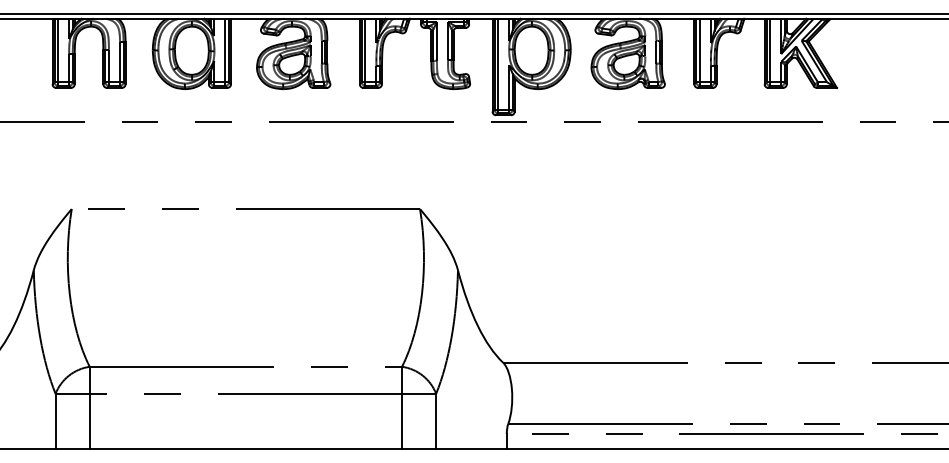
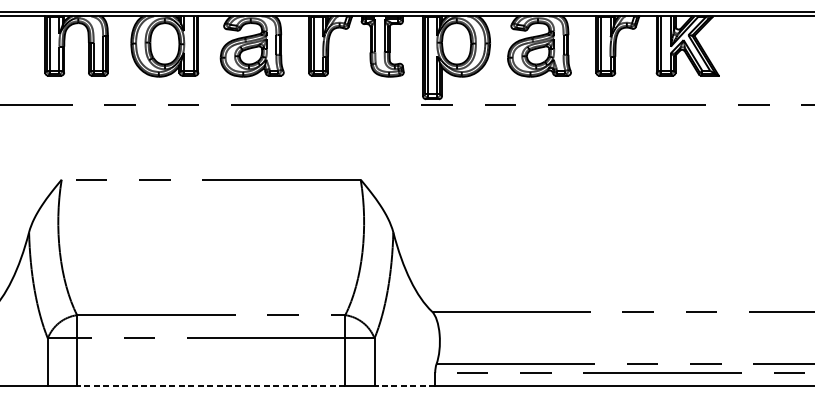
line: (245, 449) -> (210, 386), solid -> dashed
line: (470, 449) -> (404, 386), solid -> dashed

